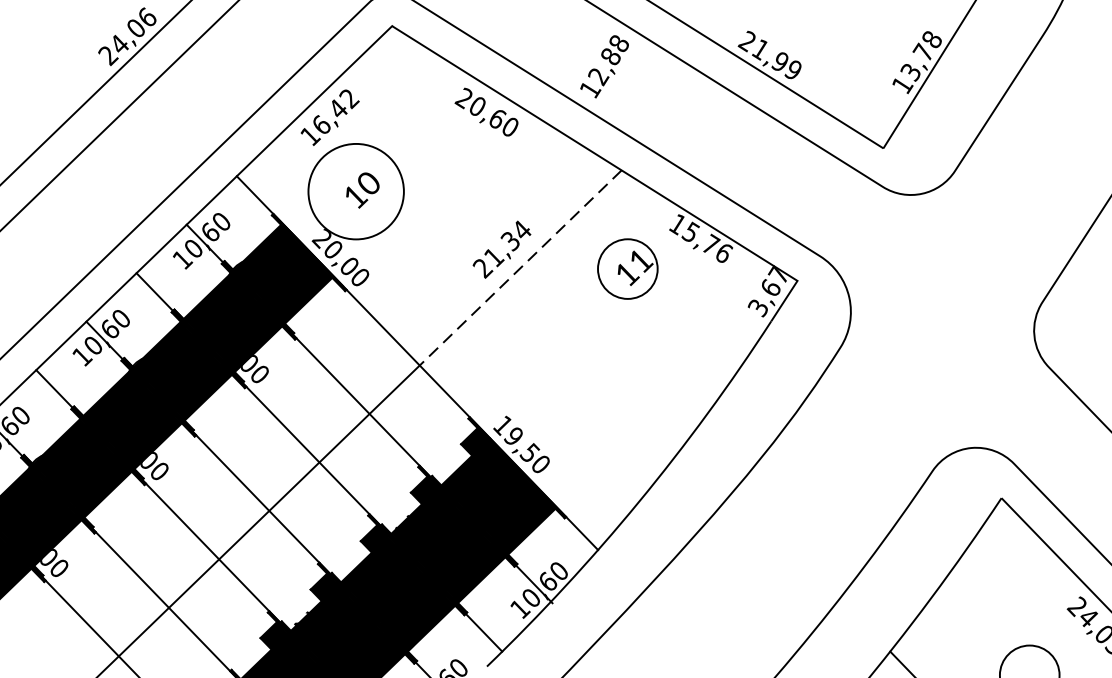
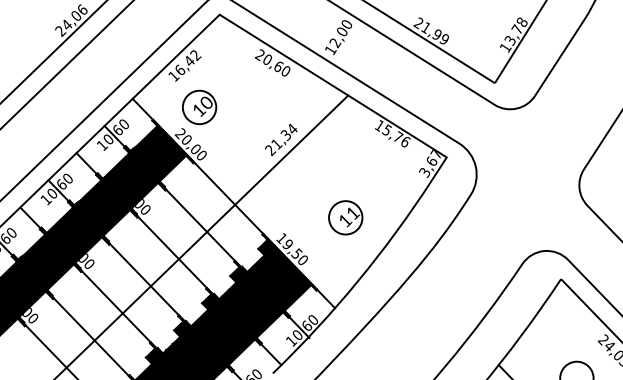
text: (614, 48) -> (344, 27), 12,88 -> 12,00
circle: (356, 191) -> (199, 107), size x0.62
line: (520, 268) -> (291, 150), dashed -> solid
part: (627, 268) -> (345, 217), moved

